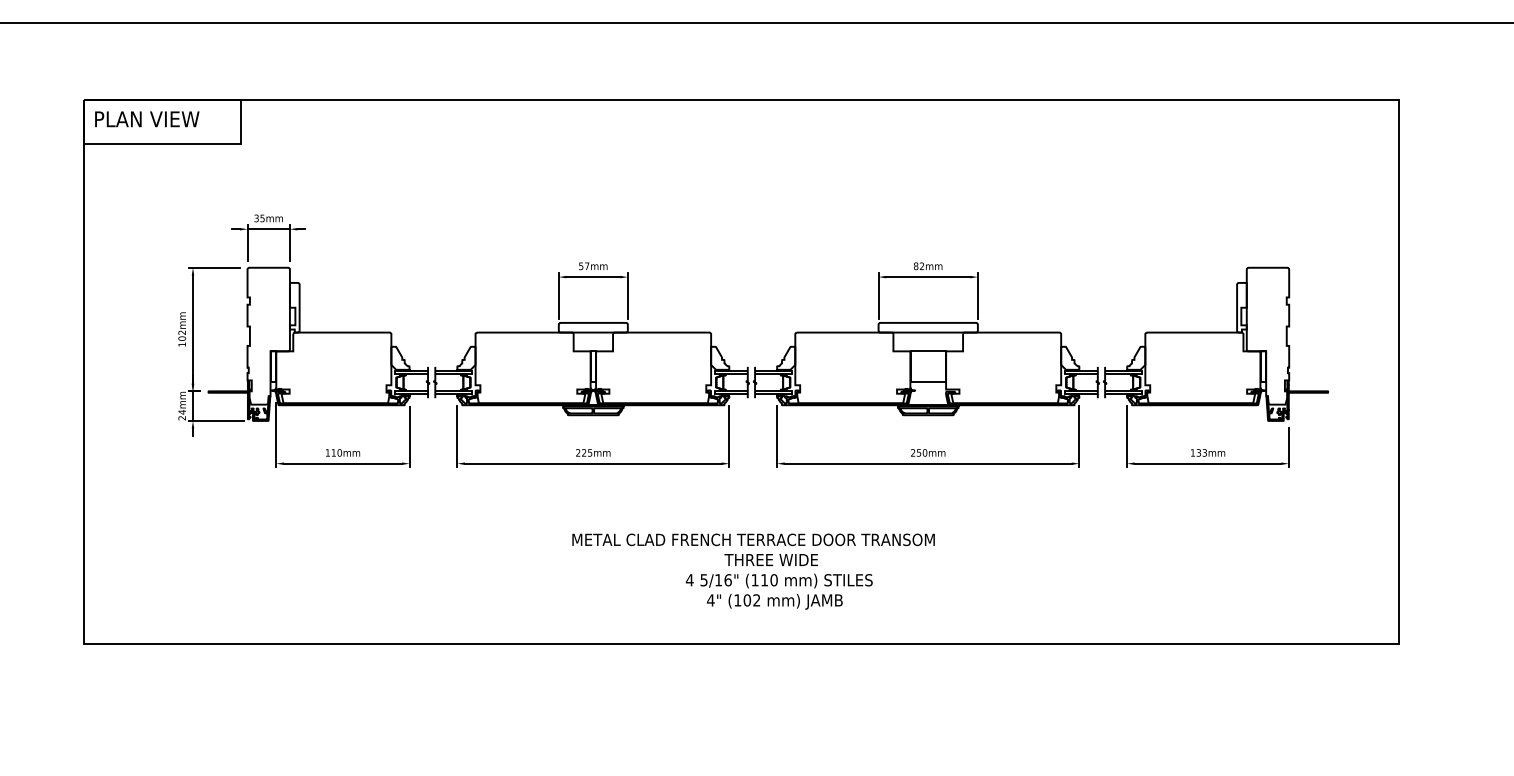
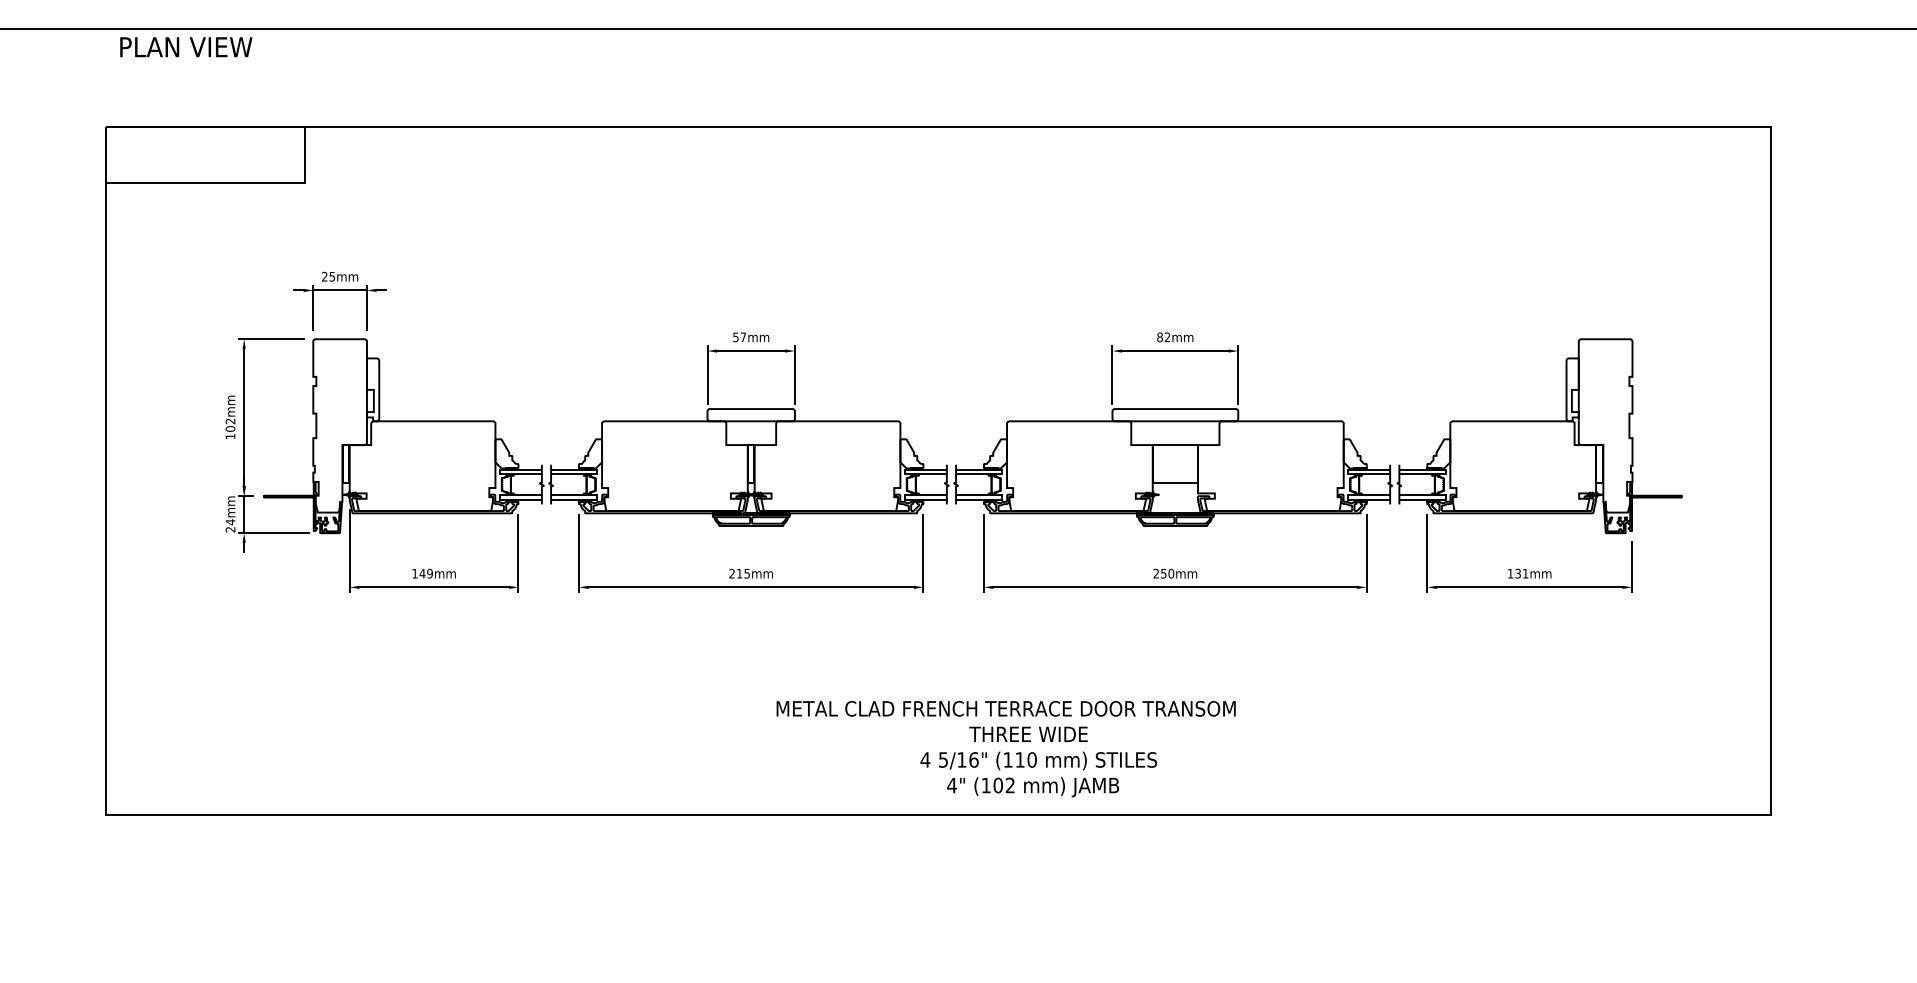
text: (147, 119) -> (186, 47), moved
text: (256, 218) -> (324, 276), 35mm -> 25mm
text: (336, 452) -> (425, 573), 110mm -> 149mm
text: (584, 452) -> (739, 573), 225mm -> 215mm
text: (1204, 452) -> (1525, 573), 133mm -> 131mm
text: (753, 571) -> (1005, 749), moved

